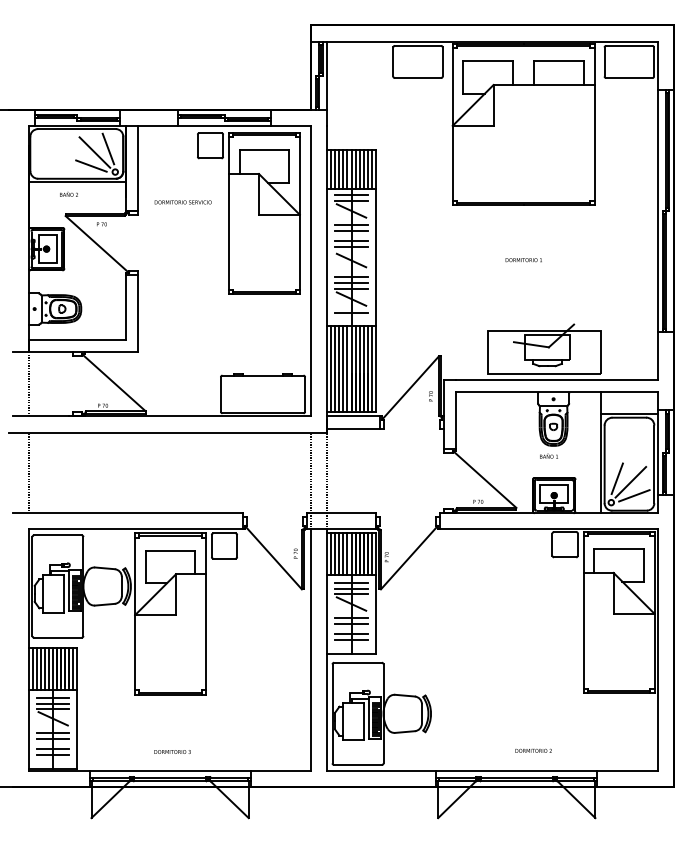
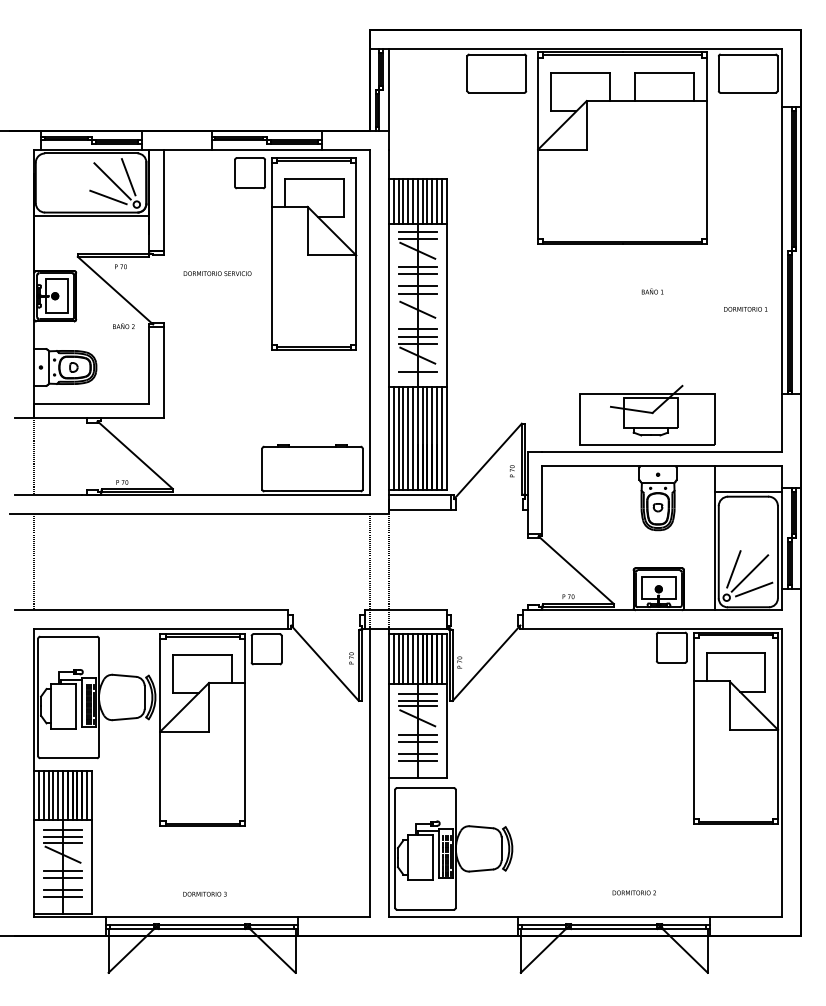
text: (68, 193) -> (123, 325), moved
text: (183, 202) -> (217, 273), moved
text: (523, 260) -> (745, 309), moved
text: (548, 456) -> (652, 291), moved

